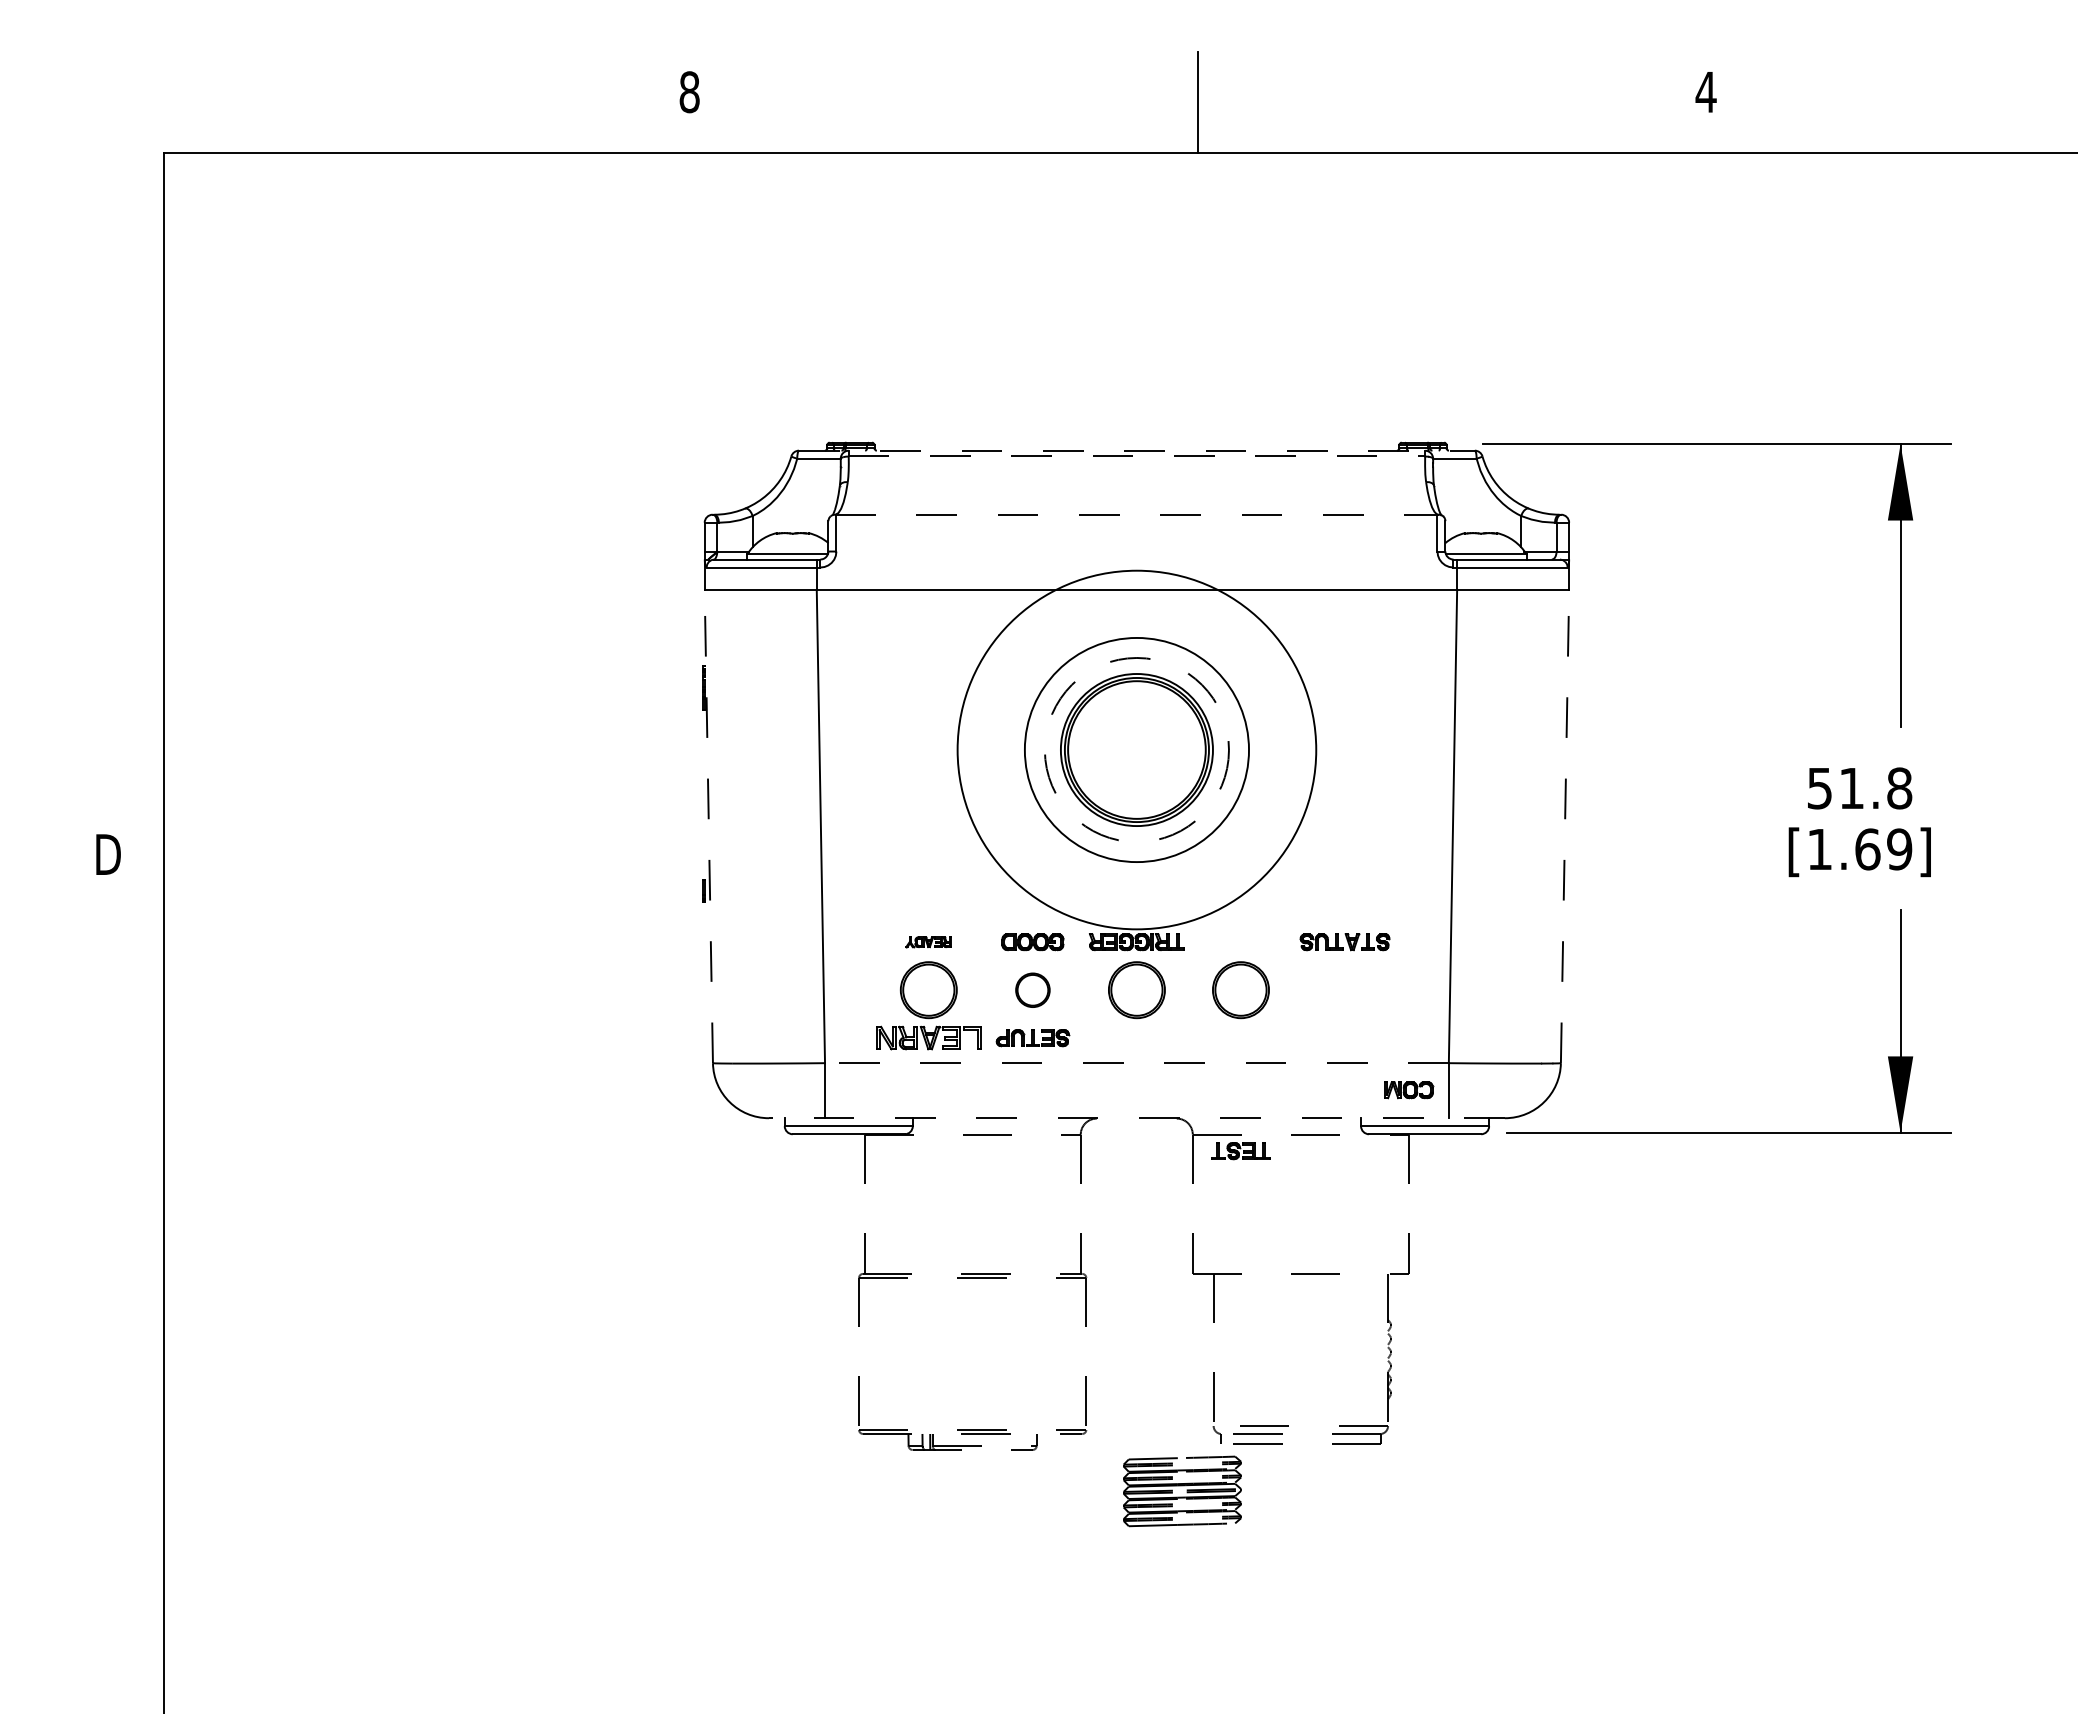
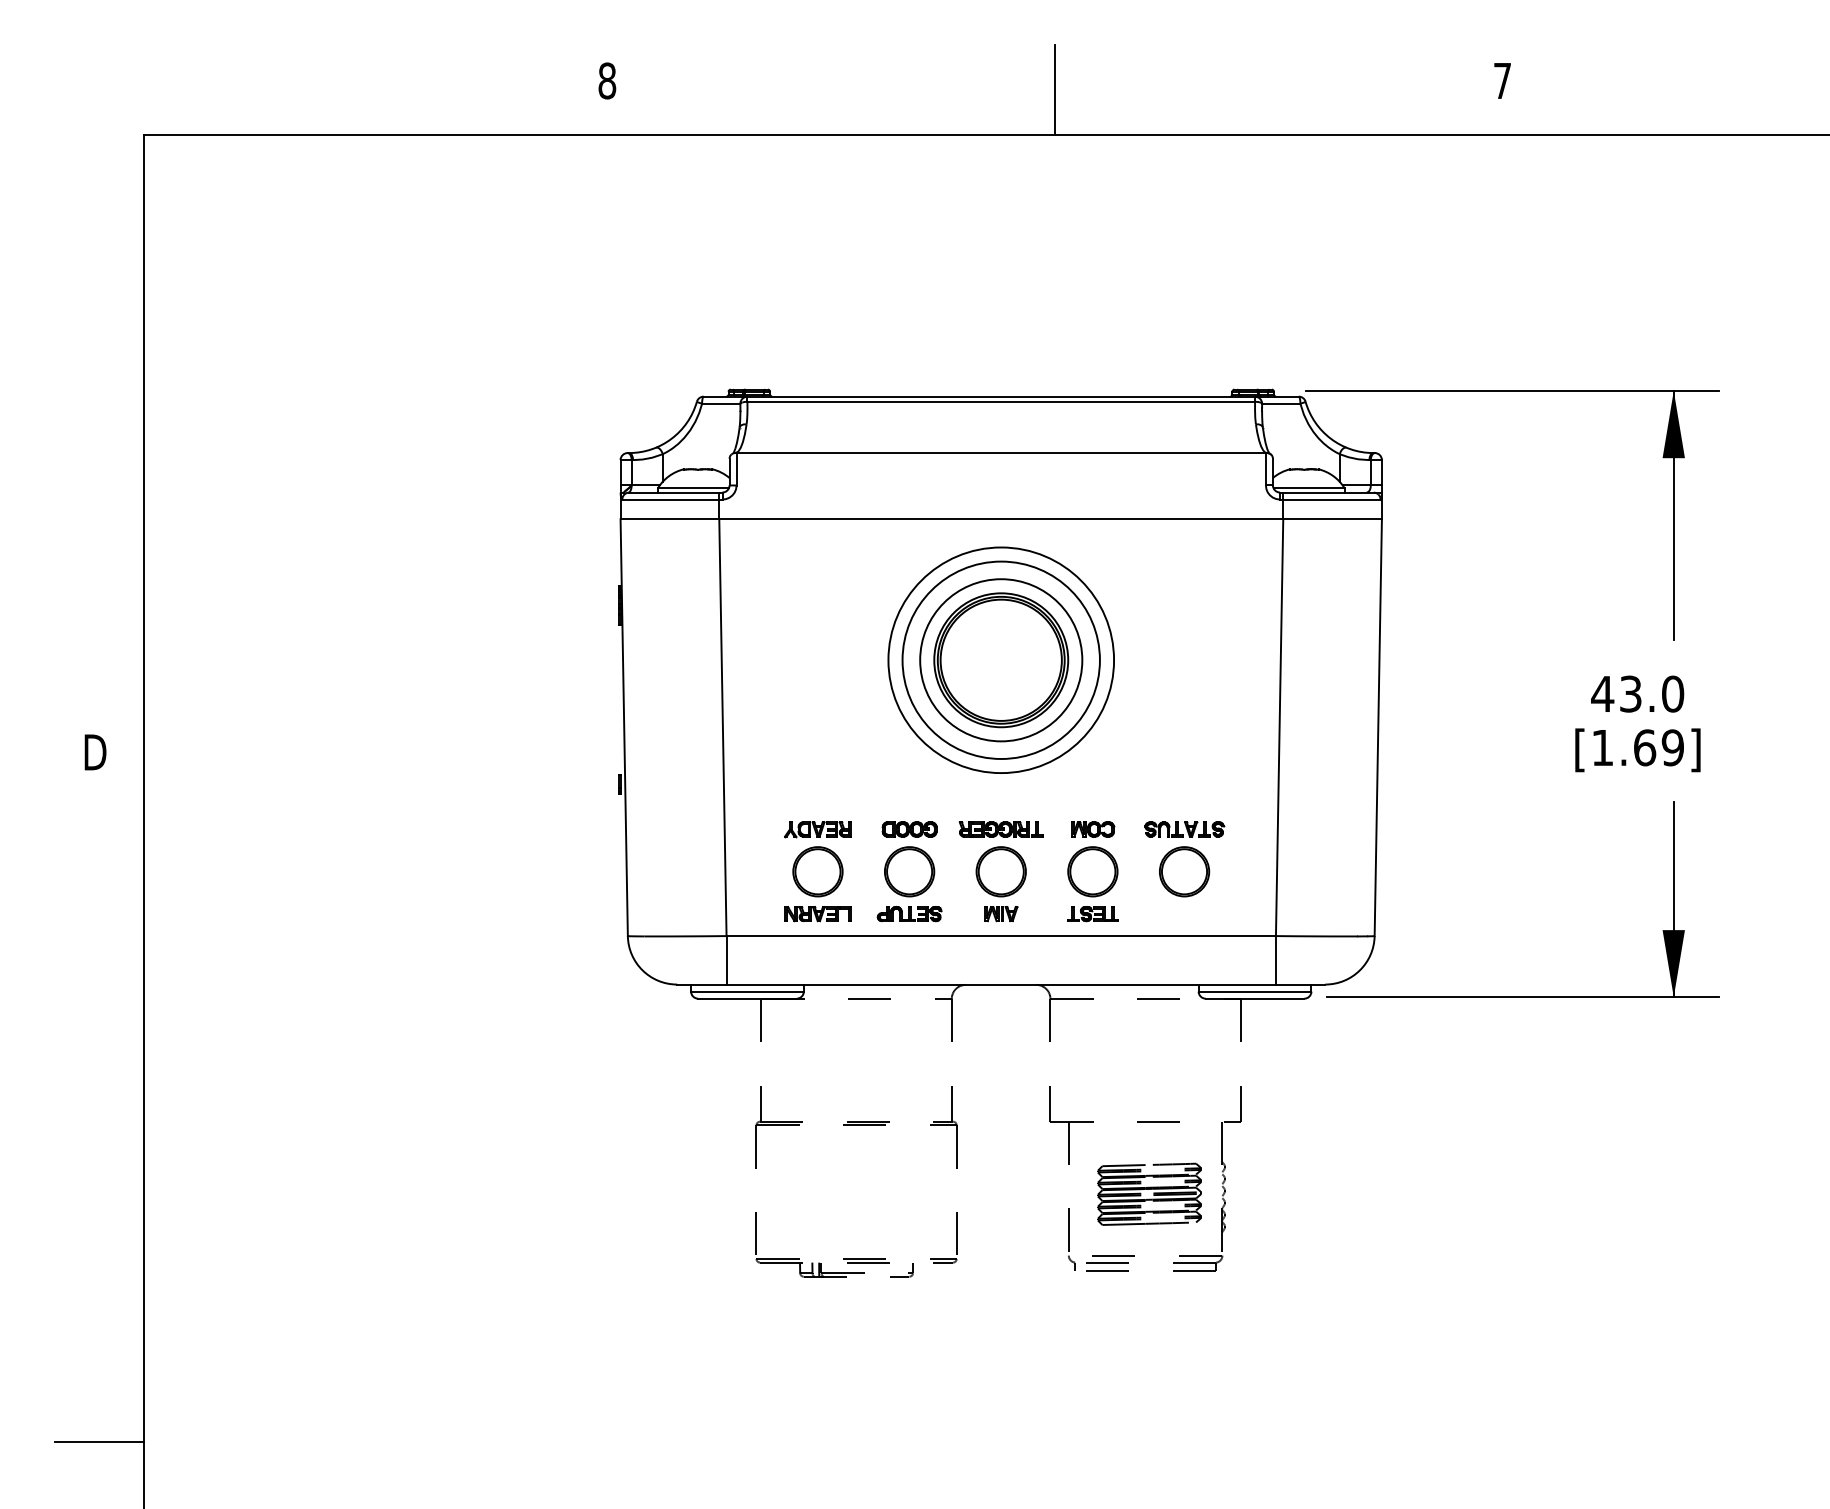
text: (1705, 92) -> (1501, 81), 4 -> 7
line: (1136, 450) -> (1000, 396), dashed -> solid
line: (1137, 456) -> (1001, 401), dashed -> solid
line: (1136, 514) -> (1000, 452), dashed -> solid
circle: (1136, 749) -> (1000, 659), dashed -> solid
circle: (1136, 749) -> (1000, 659), size x0.71
text: (1859, 788) -> (1637, 694), 51.8 -> 43.0
line: (708, 826) -> (623, 727), dashed -> solid
line: (1565, 826) -> (1378, 727), dashed -> solid
part: (928, 942) -> (817, 829), size x1.67
part: (1032, 990) -> (909, 872), size x1.67
part: (1344, 990) -> (1184, 872), added
part: (928, 1038) -> (817, 914), size x0.71
part: (1137, 1038) -> (1001, 914), added
line: (1136, 1063) -> (1000, 936), dashed -> solid
part: (1409, 1090) -> (1093, 829), moved
line: (1136, 1118) -> (1000, 984), dashed -> solid
part: (1240, 1151) -> (1092, 914), moved
part: (1182, 1491) -> (1149, 1194), moved
line: (112, 1637) -> (99, 1441), added

